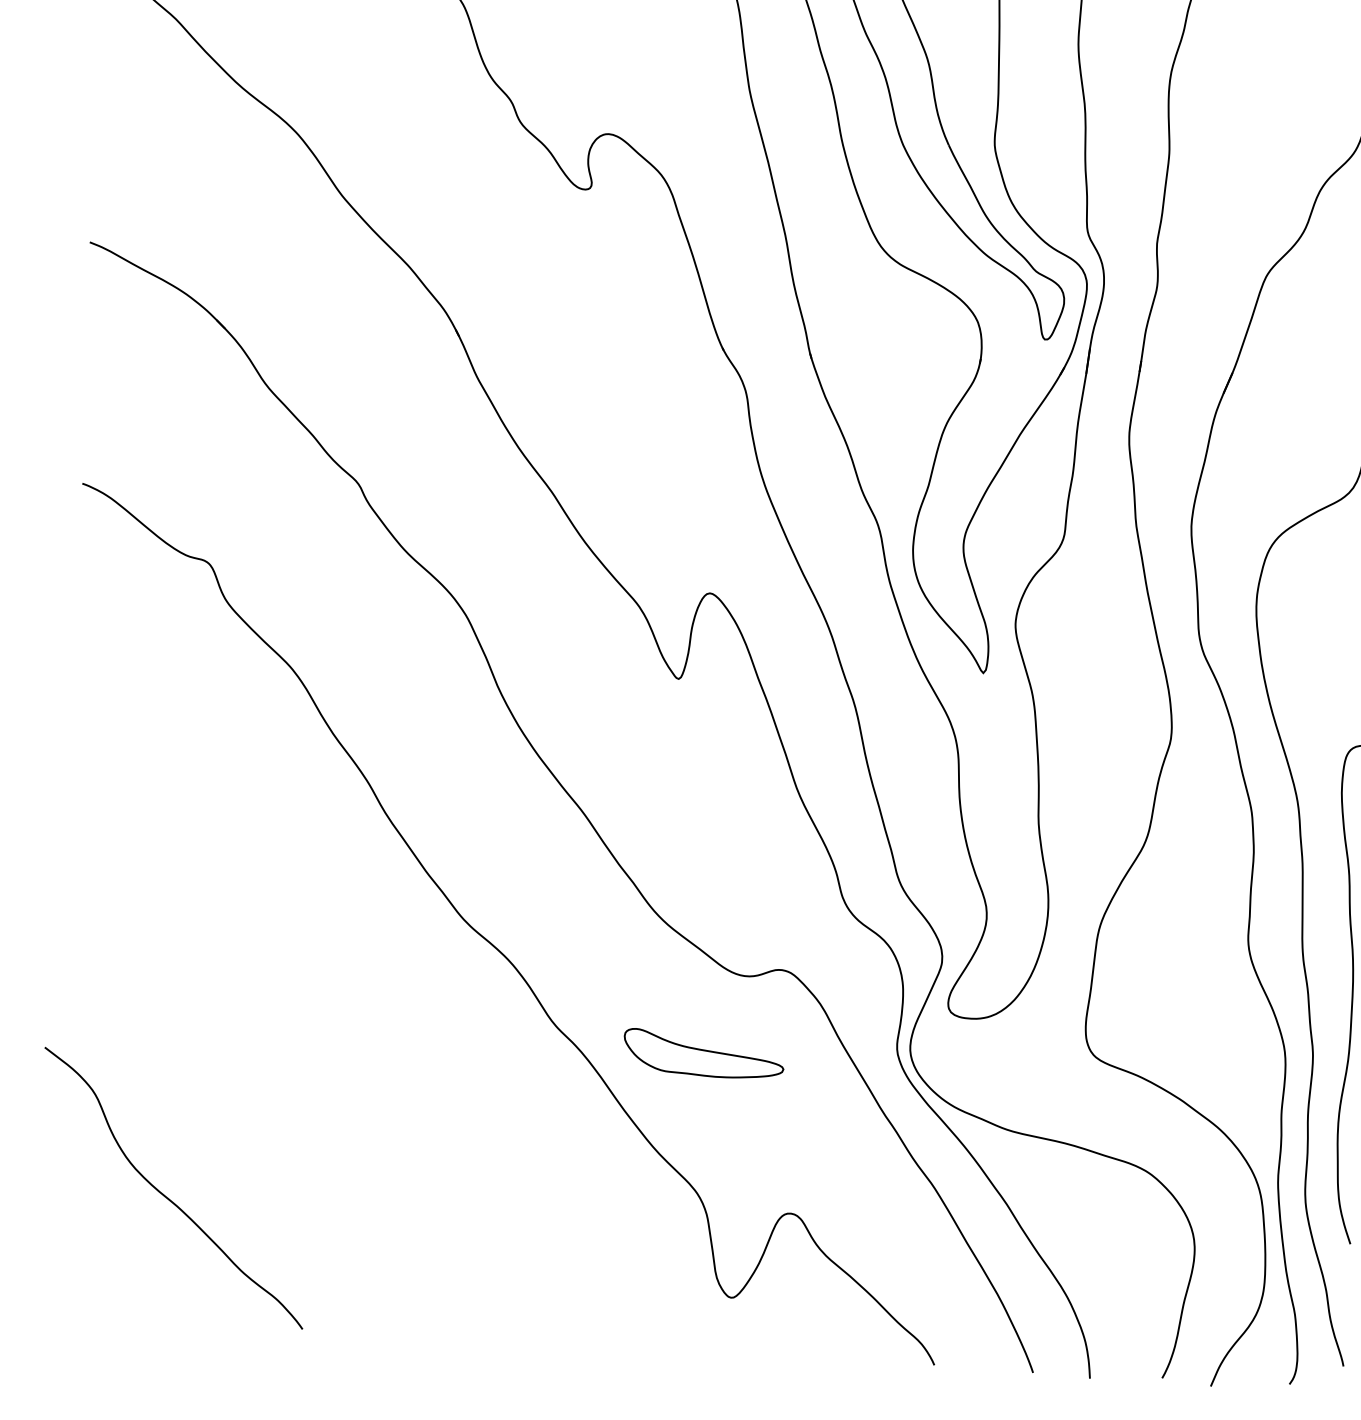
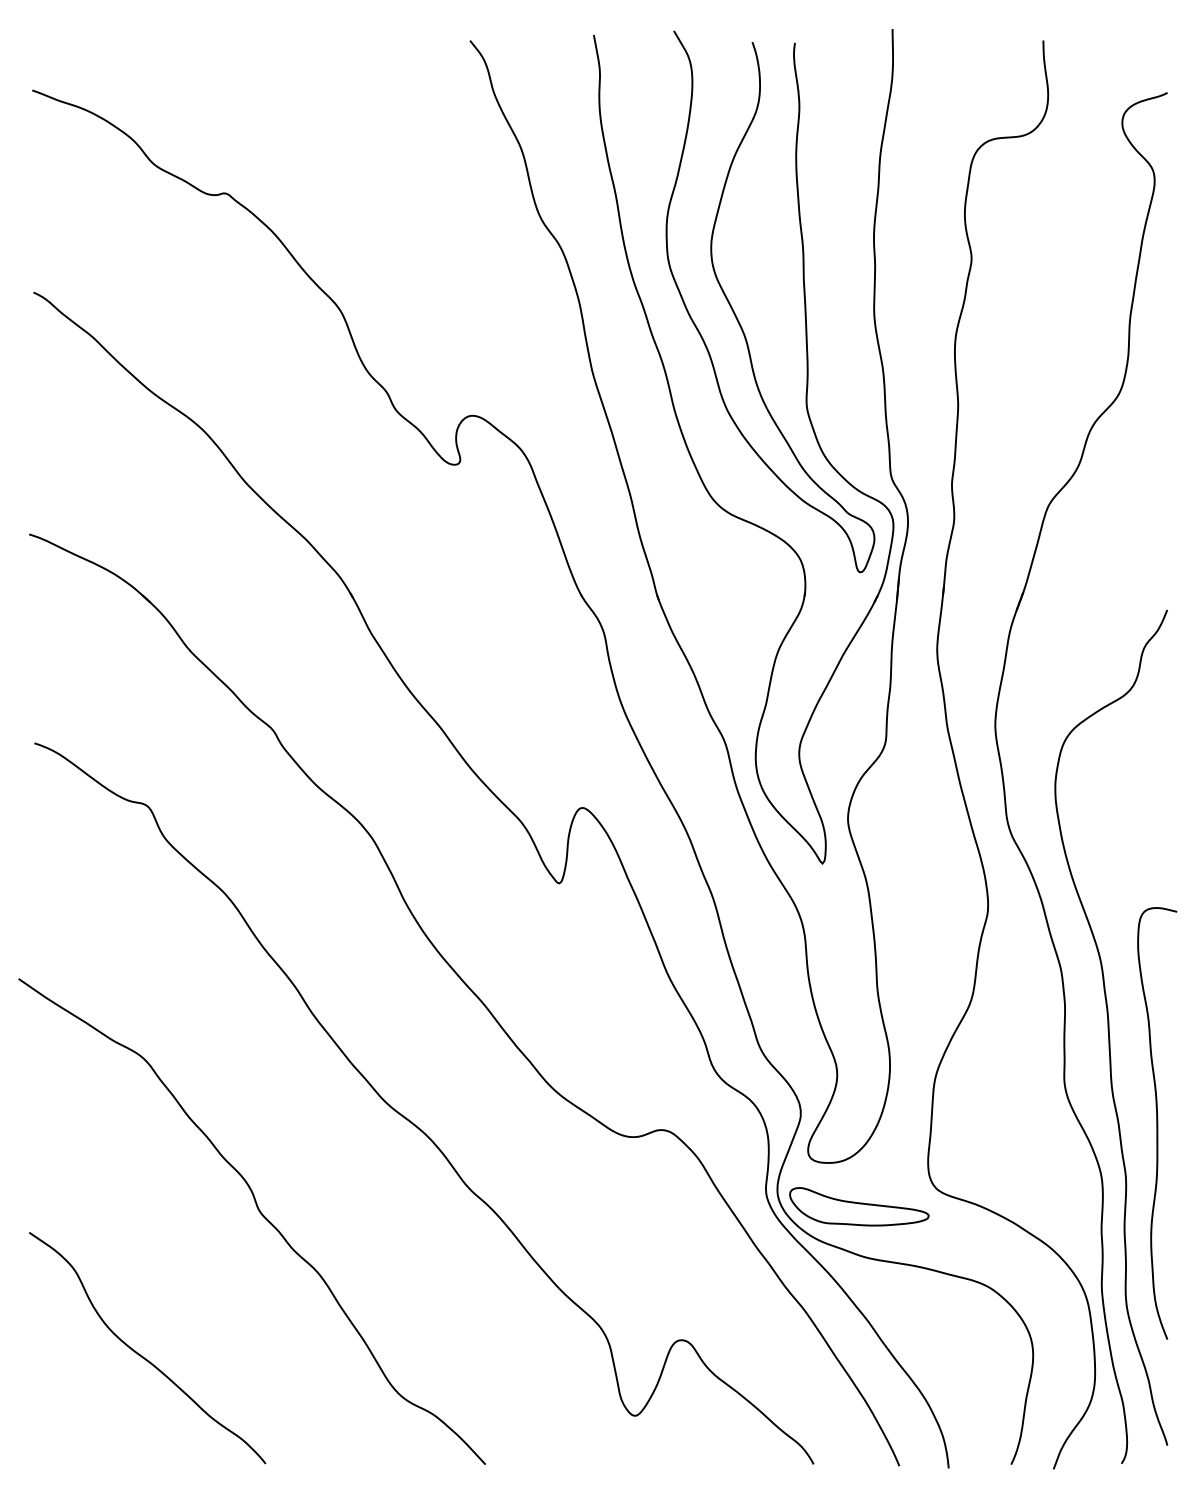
curve: (312, 1041) -> (260, 1214), added
part: (704, 1054) -> (859, 1206), moved

